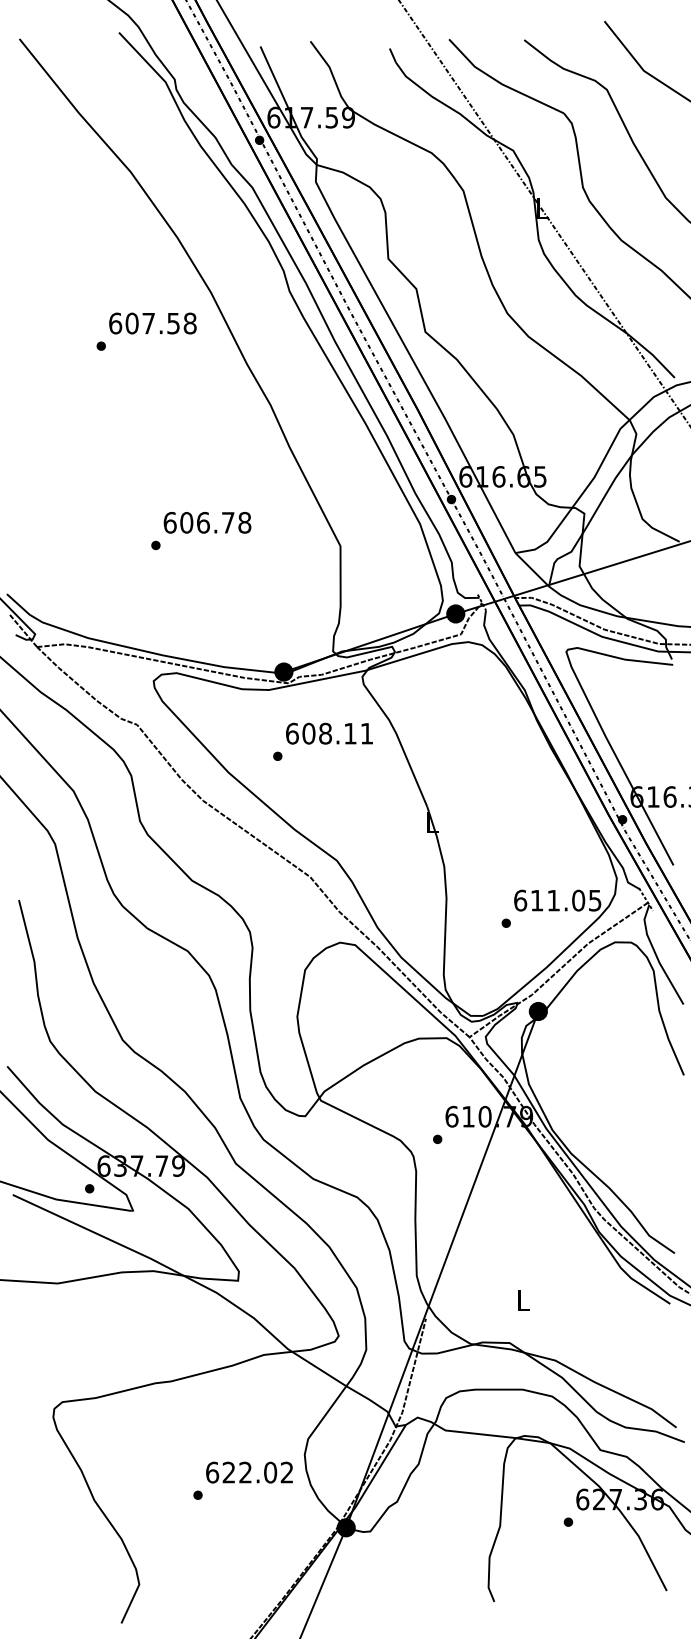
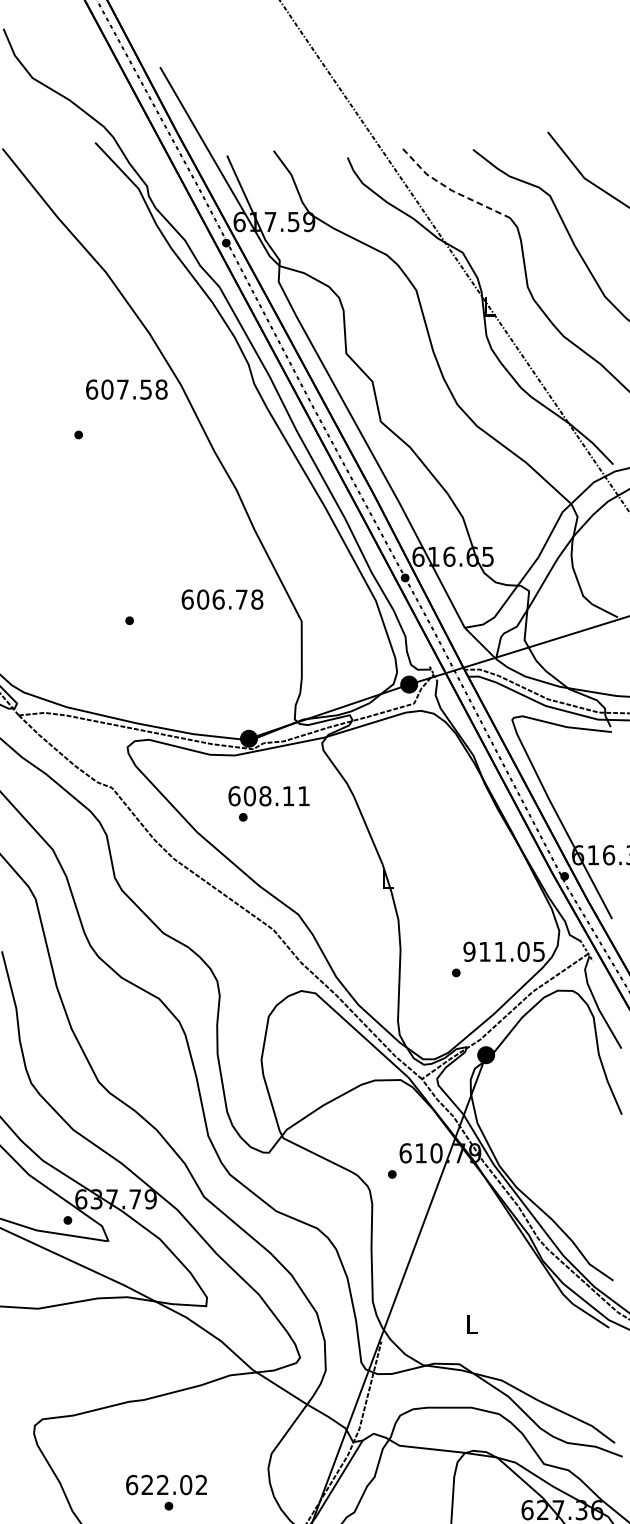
line: (501, 83) -> (451, 190), solid -> dashed
text: (152, 323) -> (126, 389), moved
text: (207, 522) -> (222, 599), moved
text: (329, 733) -> (269, 796), moved
text: (520, 900) -> (469, 951), 611.05 -> 911.05
text: (249, 1472) -> (166, 1484), moved

